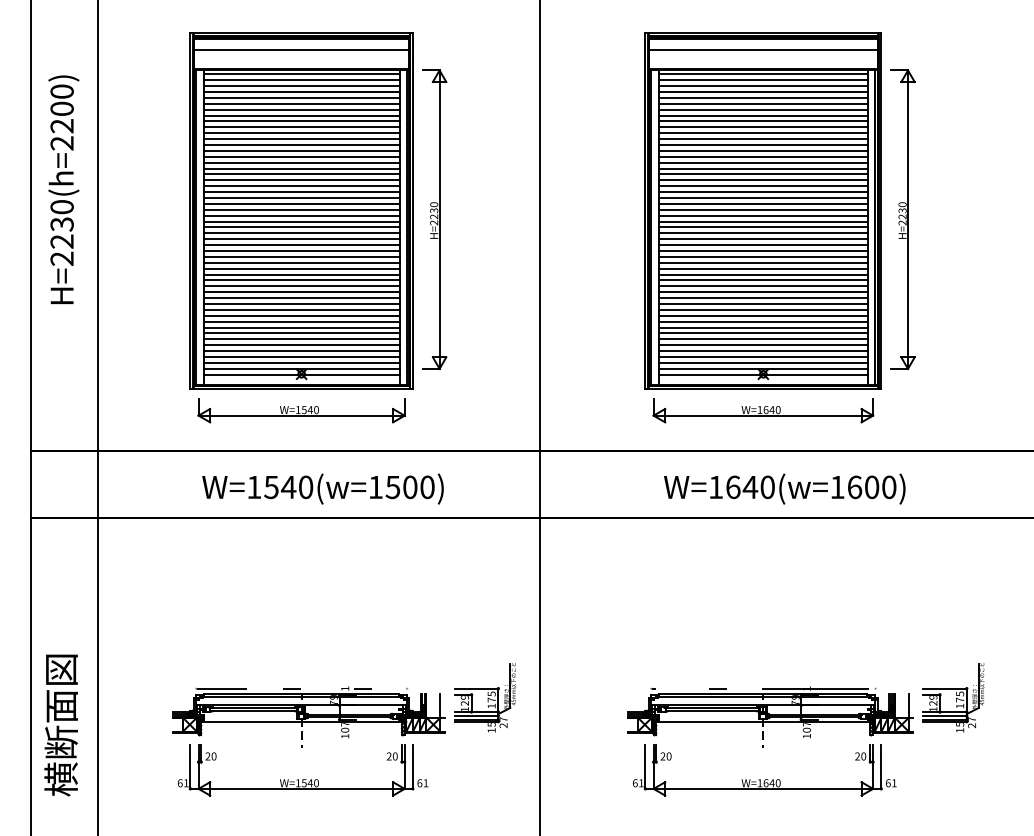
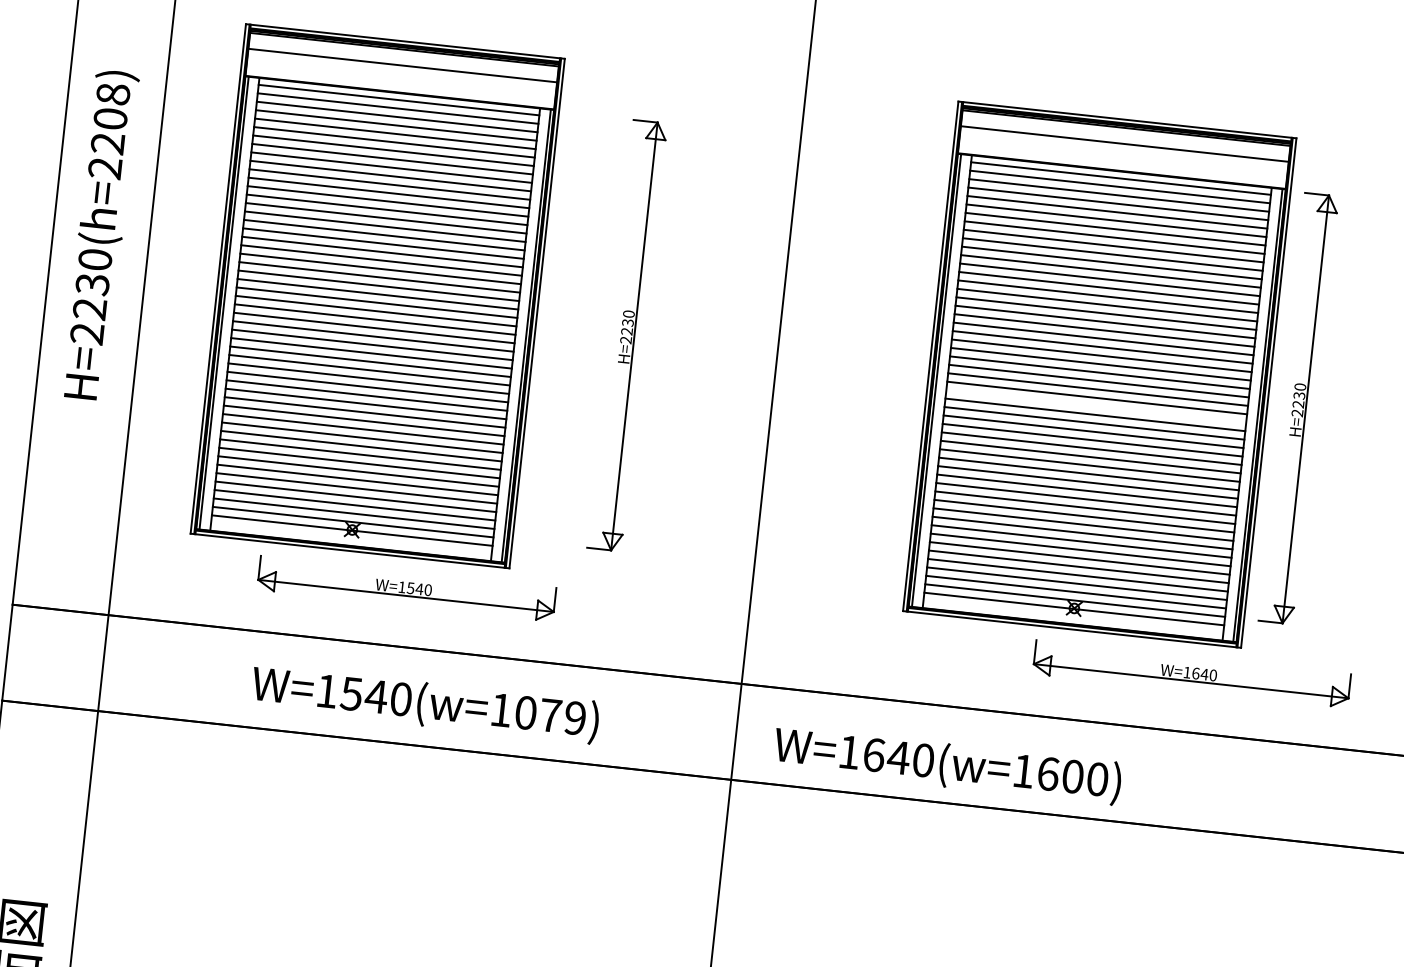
text: (62, 91) -> (113, 94), H=2230(h=2200) -> H=2230(h=2208)
part: (301, 210) -> (377, 295), moved
line: (762, 233) -> (1095, 406), removed
part: (763, 410) -> (1192, 673), moved
text: (409, 487) -> (549, 715), W=1540(w=1500) -> W=1540(w=1079)
text: (784, 488) -> (947, 764), moved

